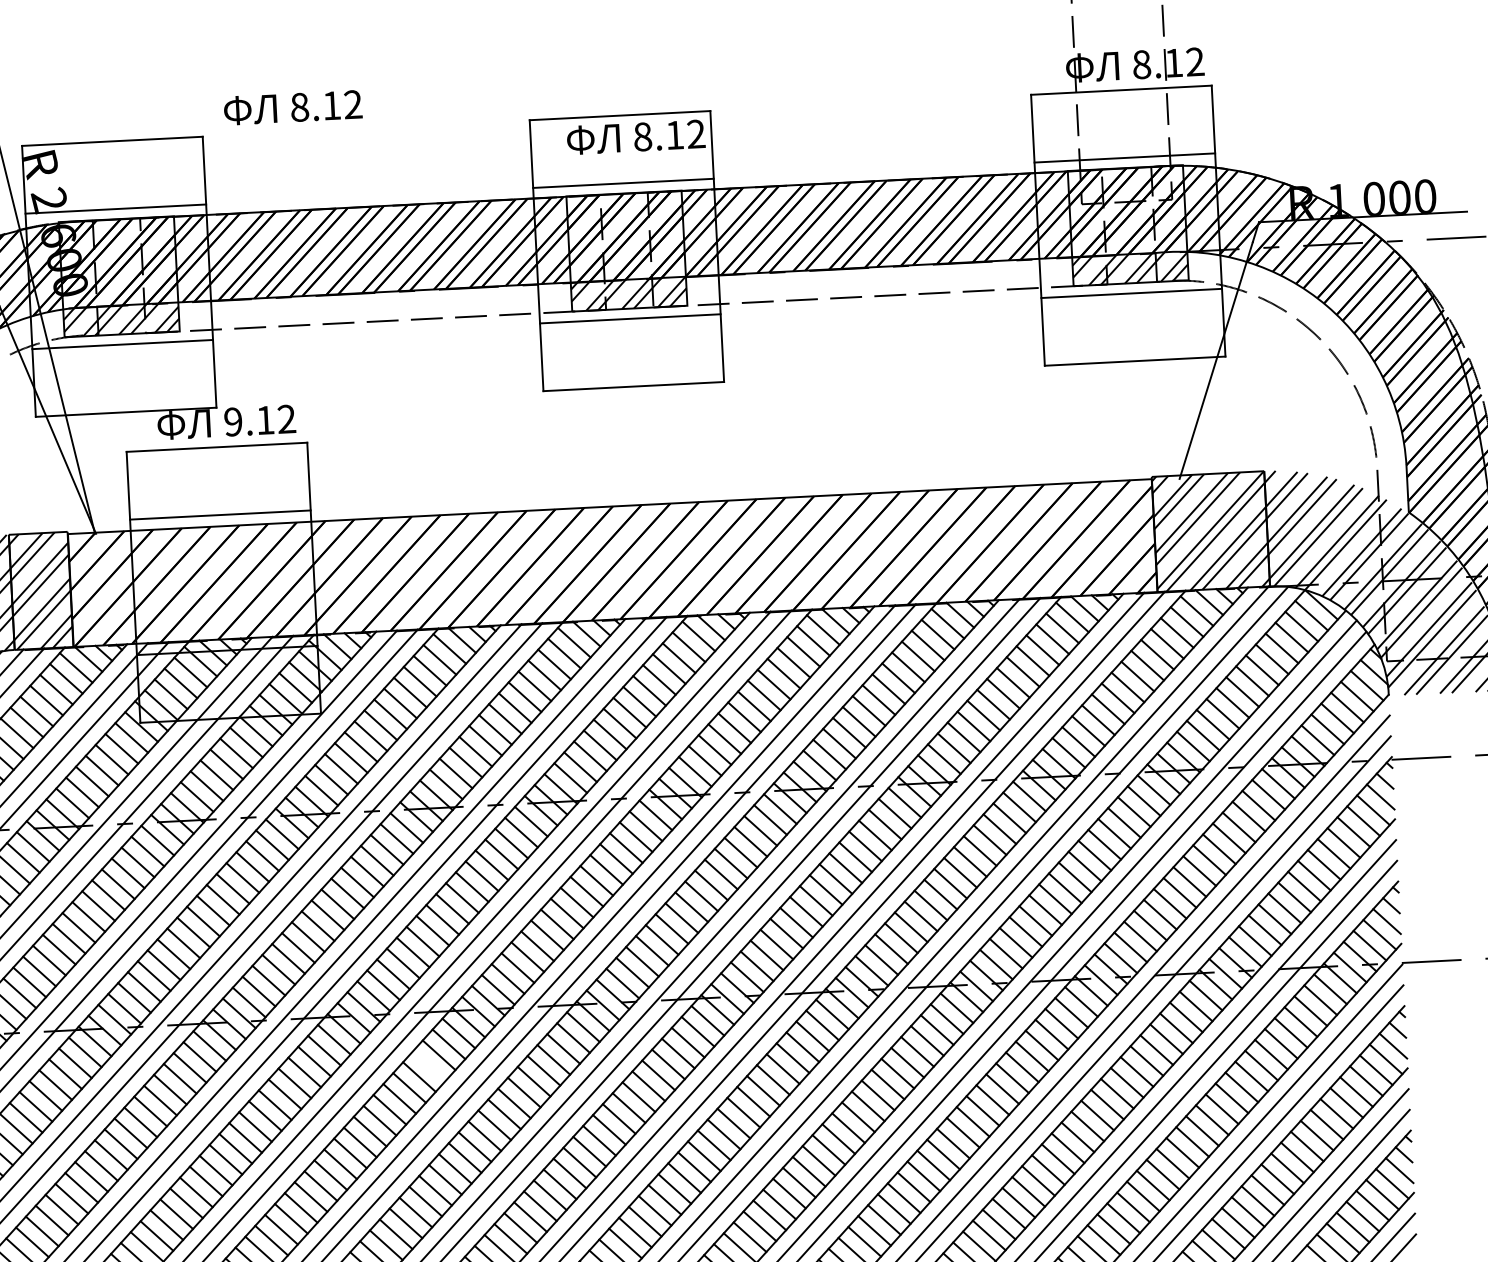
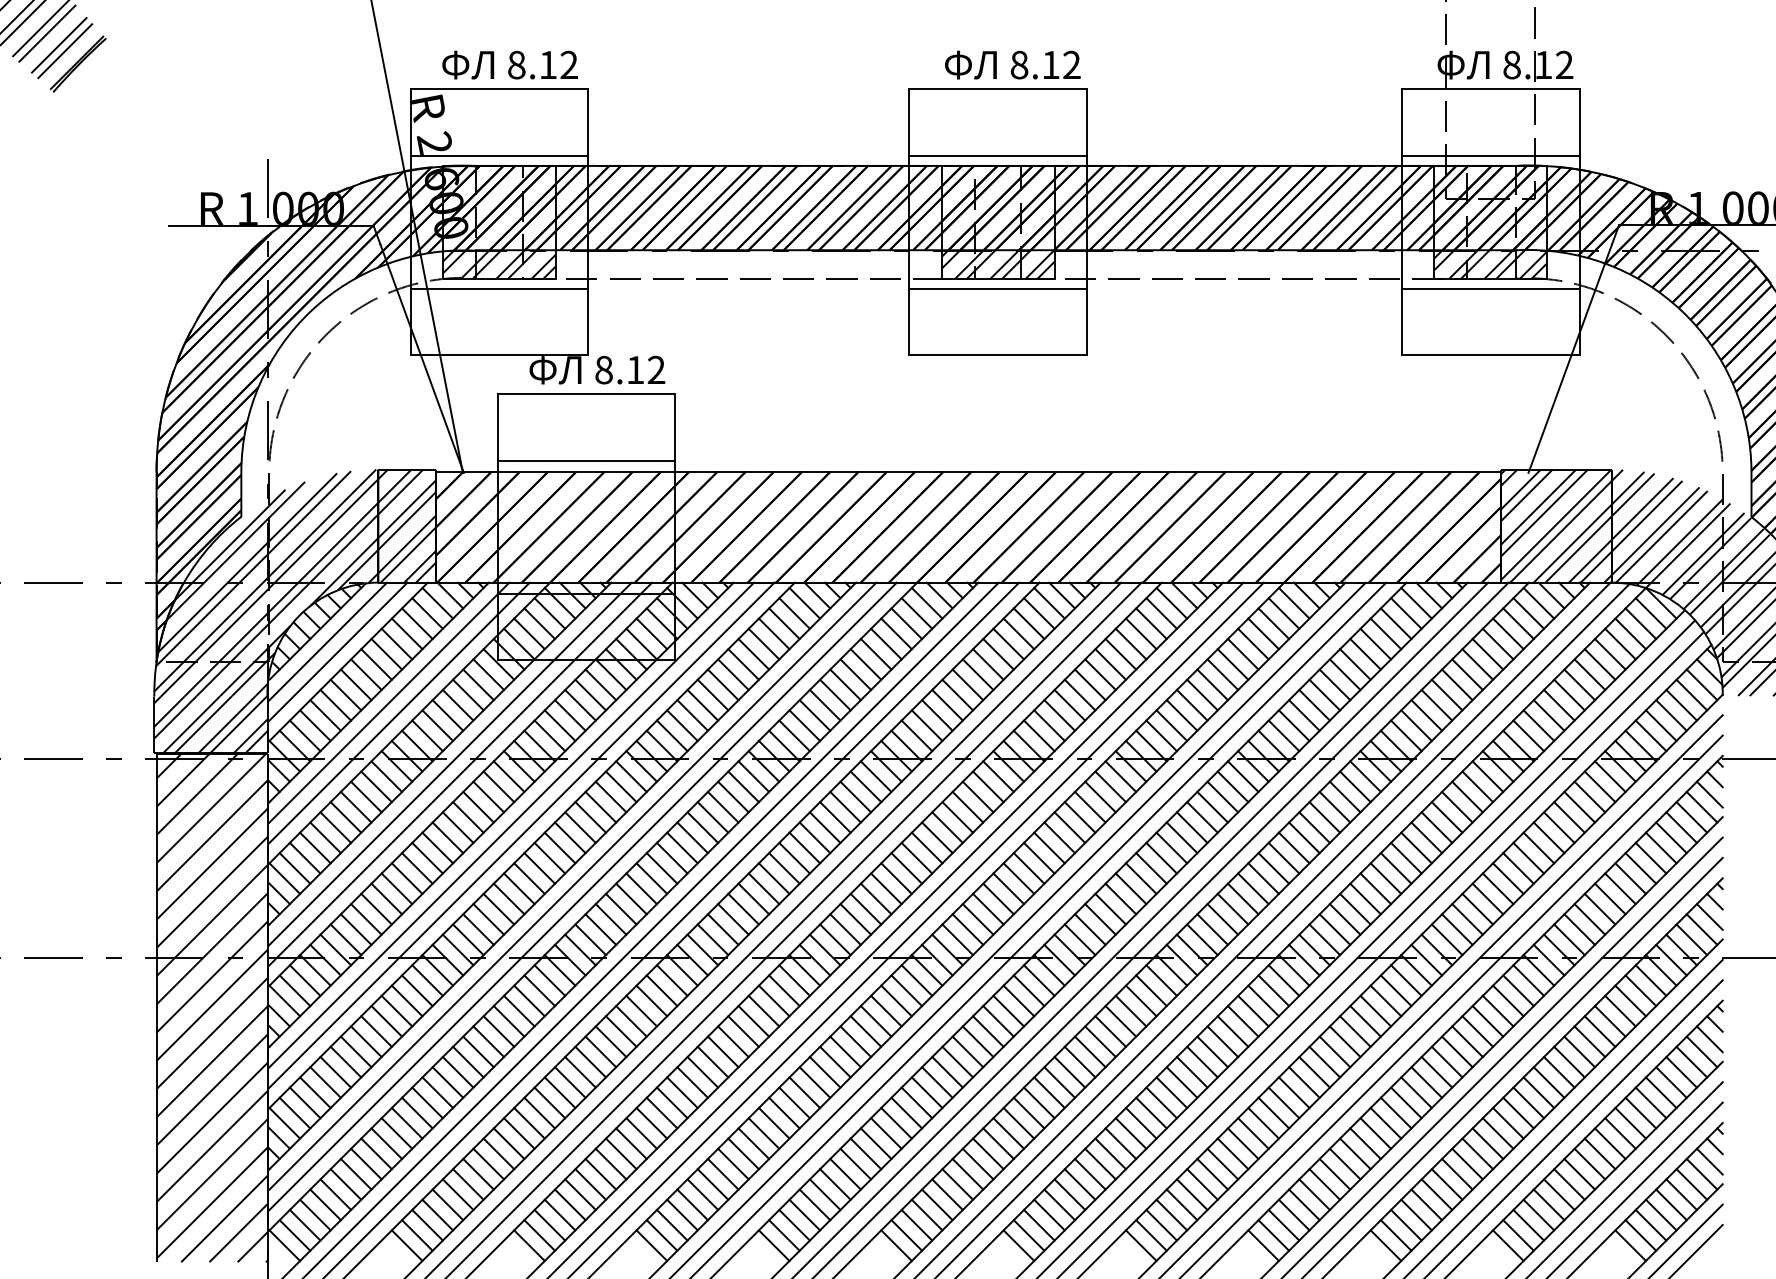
text: (292, 107) -> (509, 64), moved
text: (635, 136) -> (1012, 64), moved
text: (232, 421) -> (603, 369), 9.12 -> 8.12
line: (428, 1065) -> (763, 1010), added

